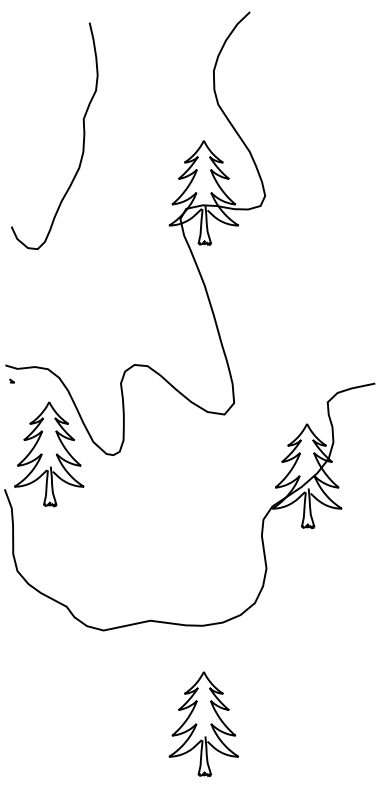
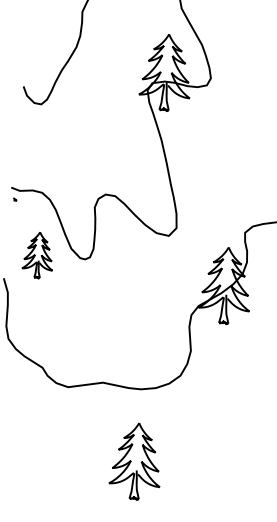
part: (49, 454) -> (38, 255), size x0.6

